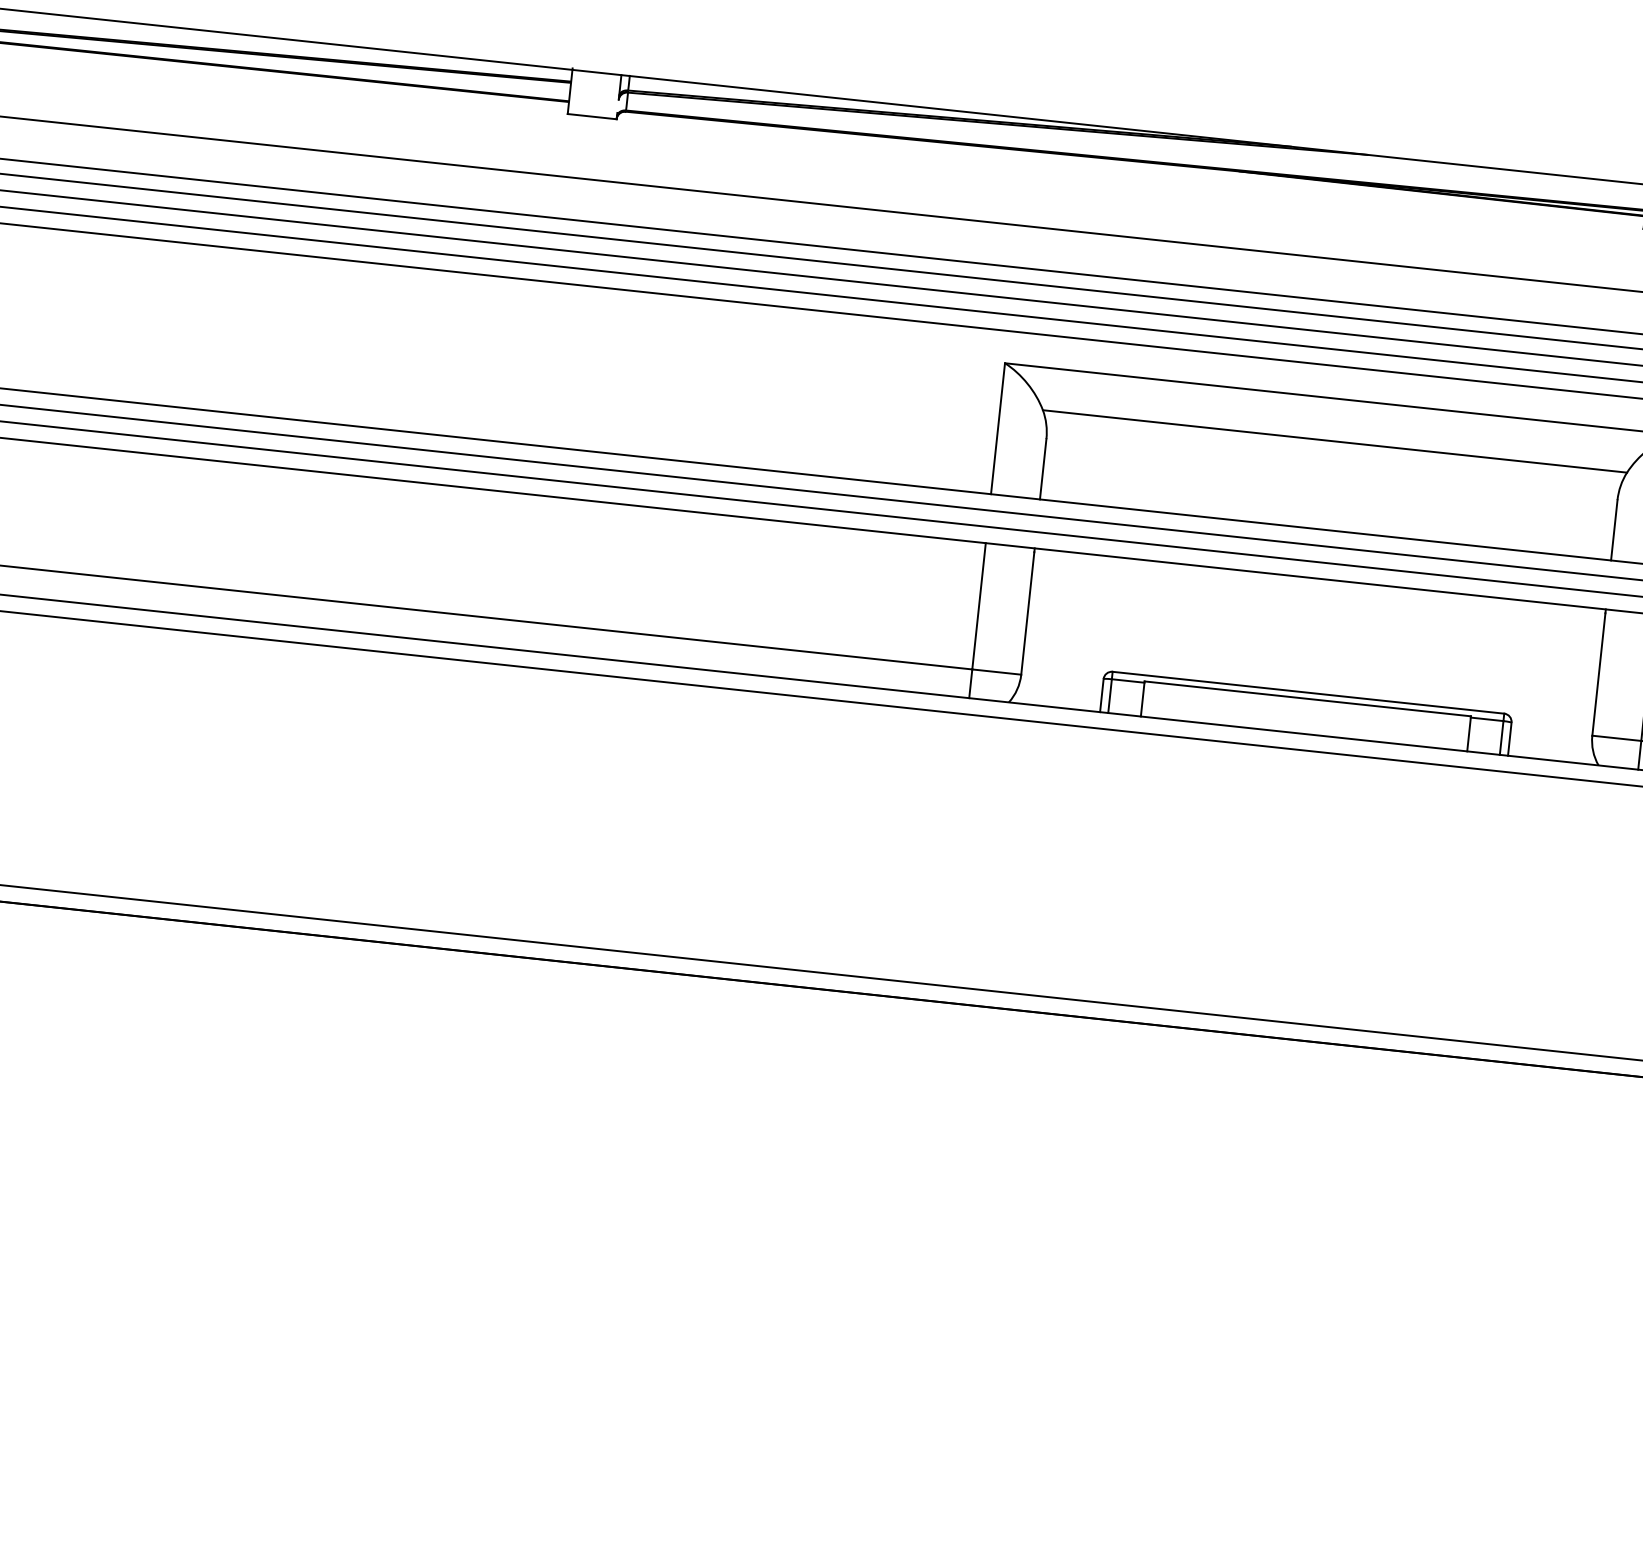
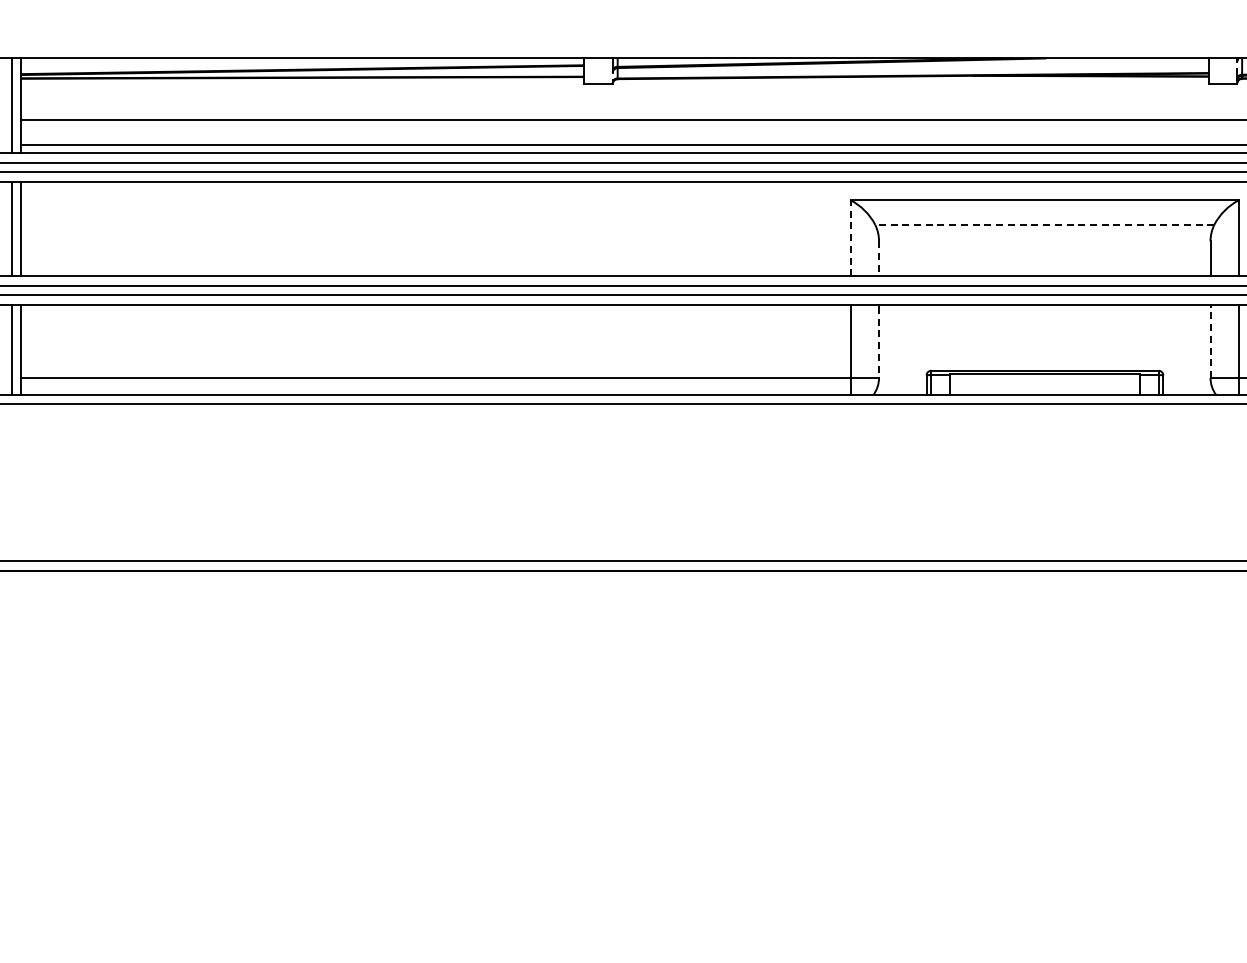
line: (997, 427) -> (850, 237), solid -> dashed
line: (1334, 440) -> (1044, 224), solid -> dashed
line: (1043, 470) -> (879, 259), solid -> dashed
line: (1028, 613) -> (879, 342), solid -> dashed
line: (1598, 674) -> (1210, 342), solid -> dashed

